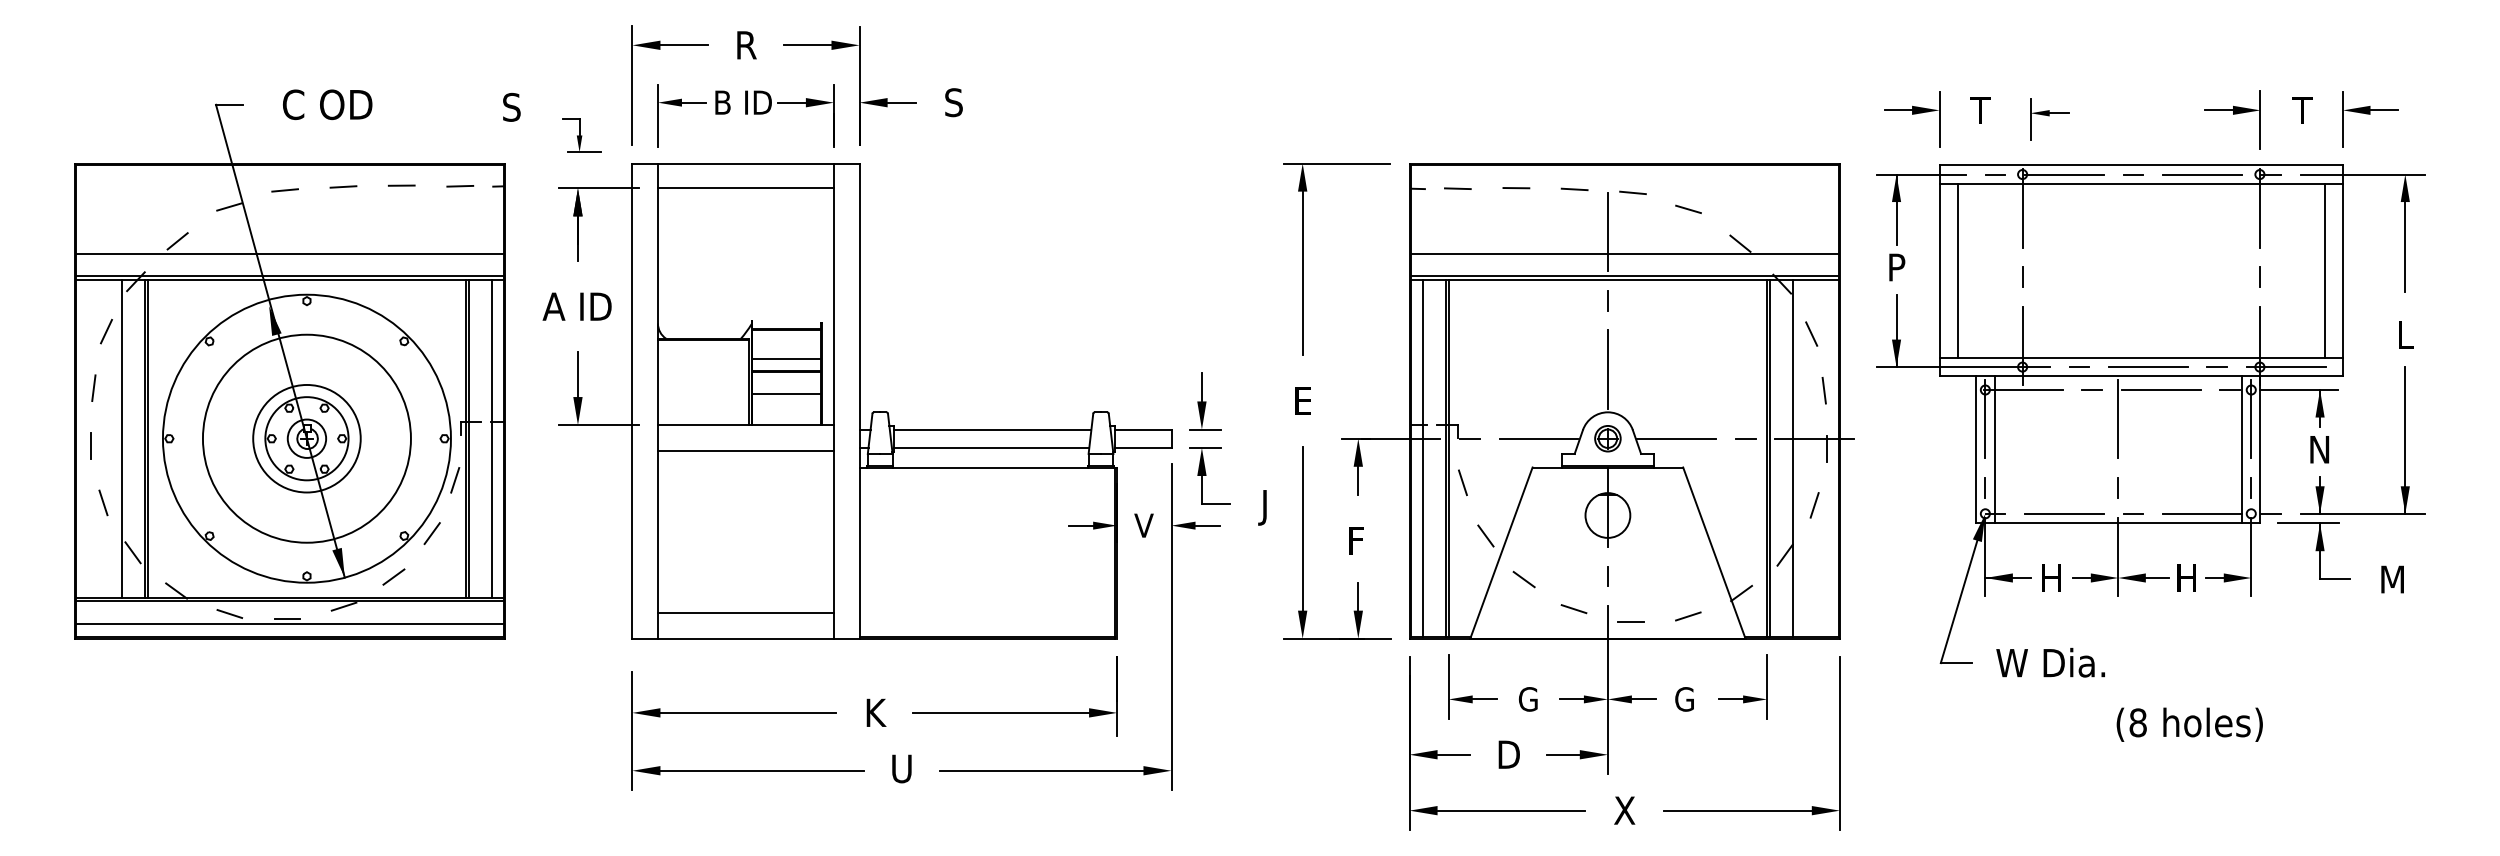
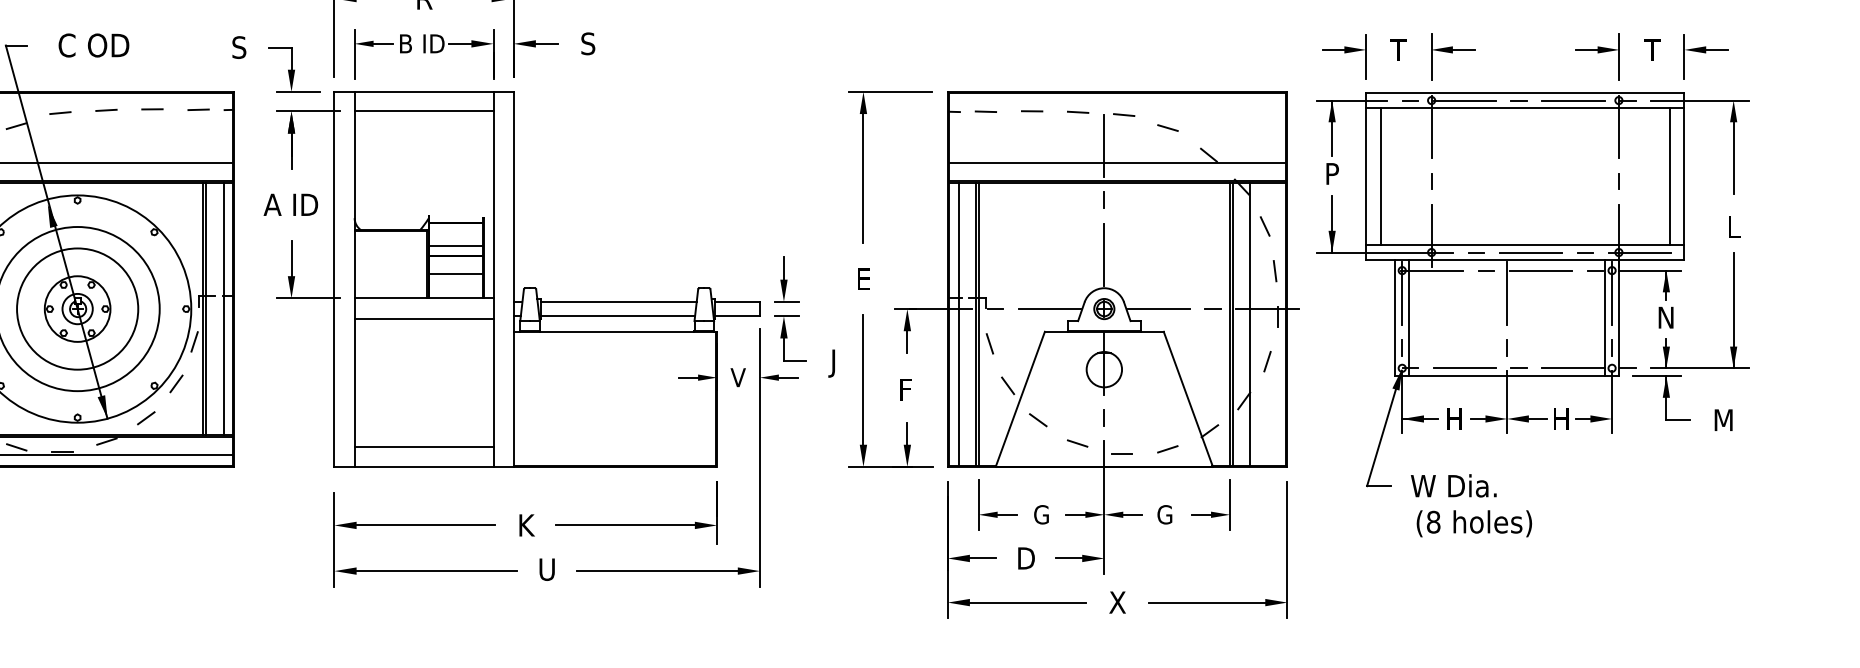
part: (2049, 119) -> (1452, 57), size x1.43
part: (581, 135) -> (294, 69), size x1.67
circle: (306, 438) -> (77, 308), size x1.43
text: (2189, 724) -> (1474, 523), moved

